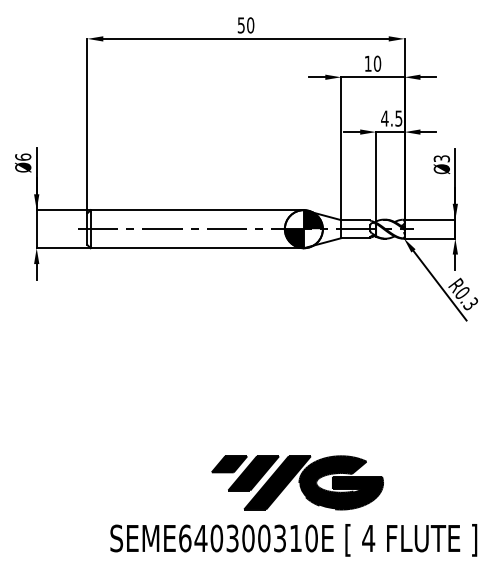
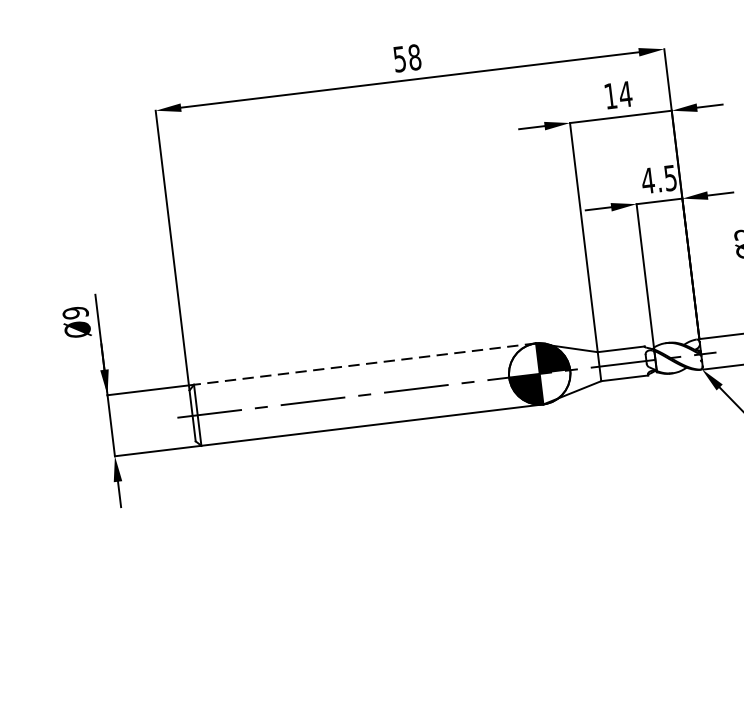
text: (250, 25) -> (414, 57), 50 -> 58
text: (377, 63) -> (625, 93), 10 -> 14
text: (23, 156) -> (75, 311), Ø6 -> Ø9
line: (197, 210) -> (365, 364), solid -> dashed

